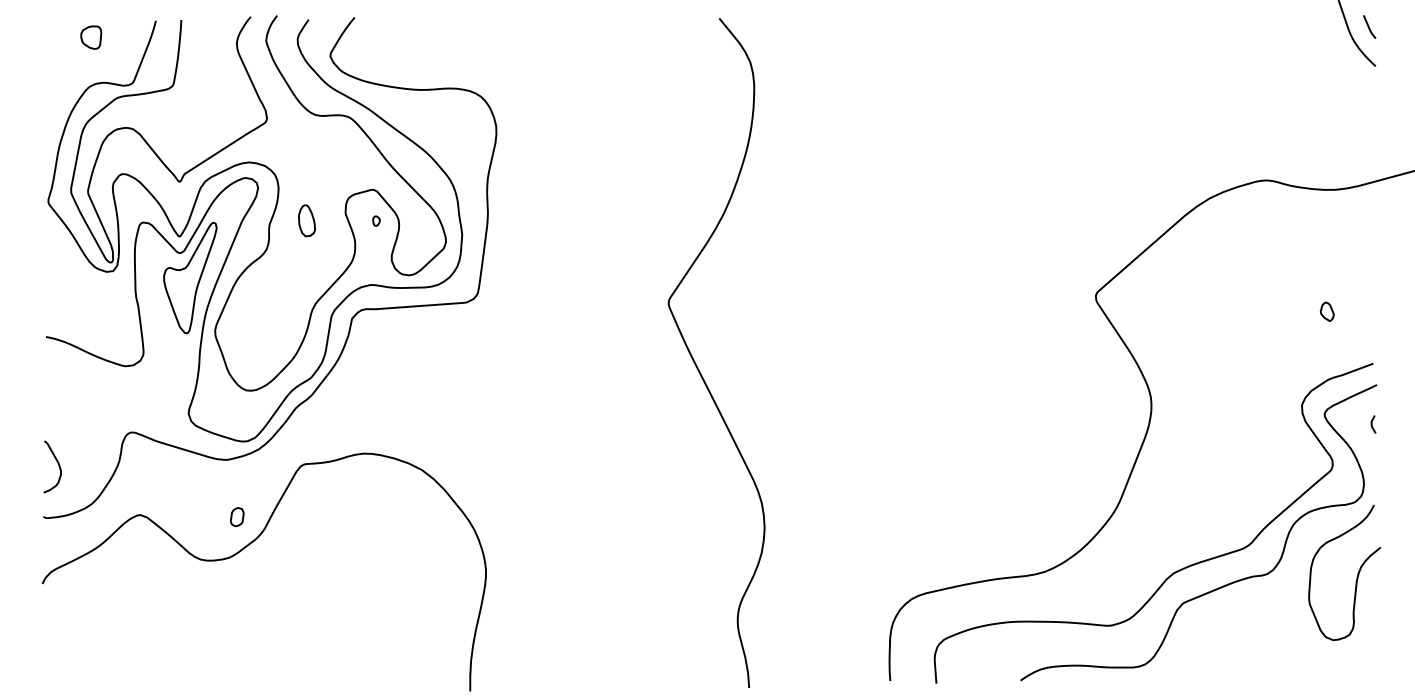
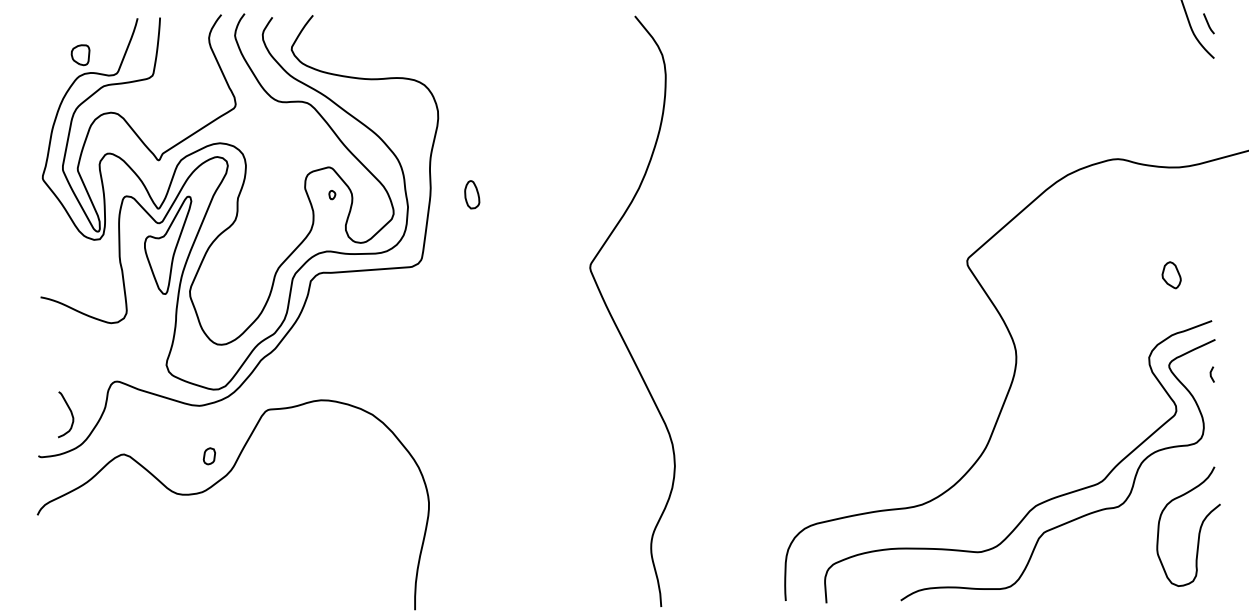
part: (91, 37) -> (80, 55), moved
part: (306, 220) -> (471, 194), moved
part: (1326, 311) -> (1170, 274), size x1.6
curve: (57, 463) -> (70, 411), moved
curve: (1356, 577) -> (1199, 530), moved

